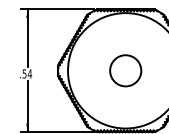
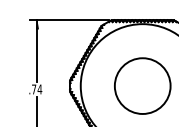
circle: (125, 70) -> (142, 85), size x1.67
text: (24, 73) -> (34, 88), .54 -> .74

